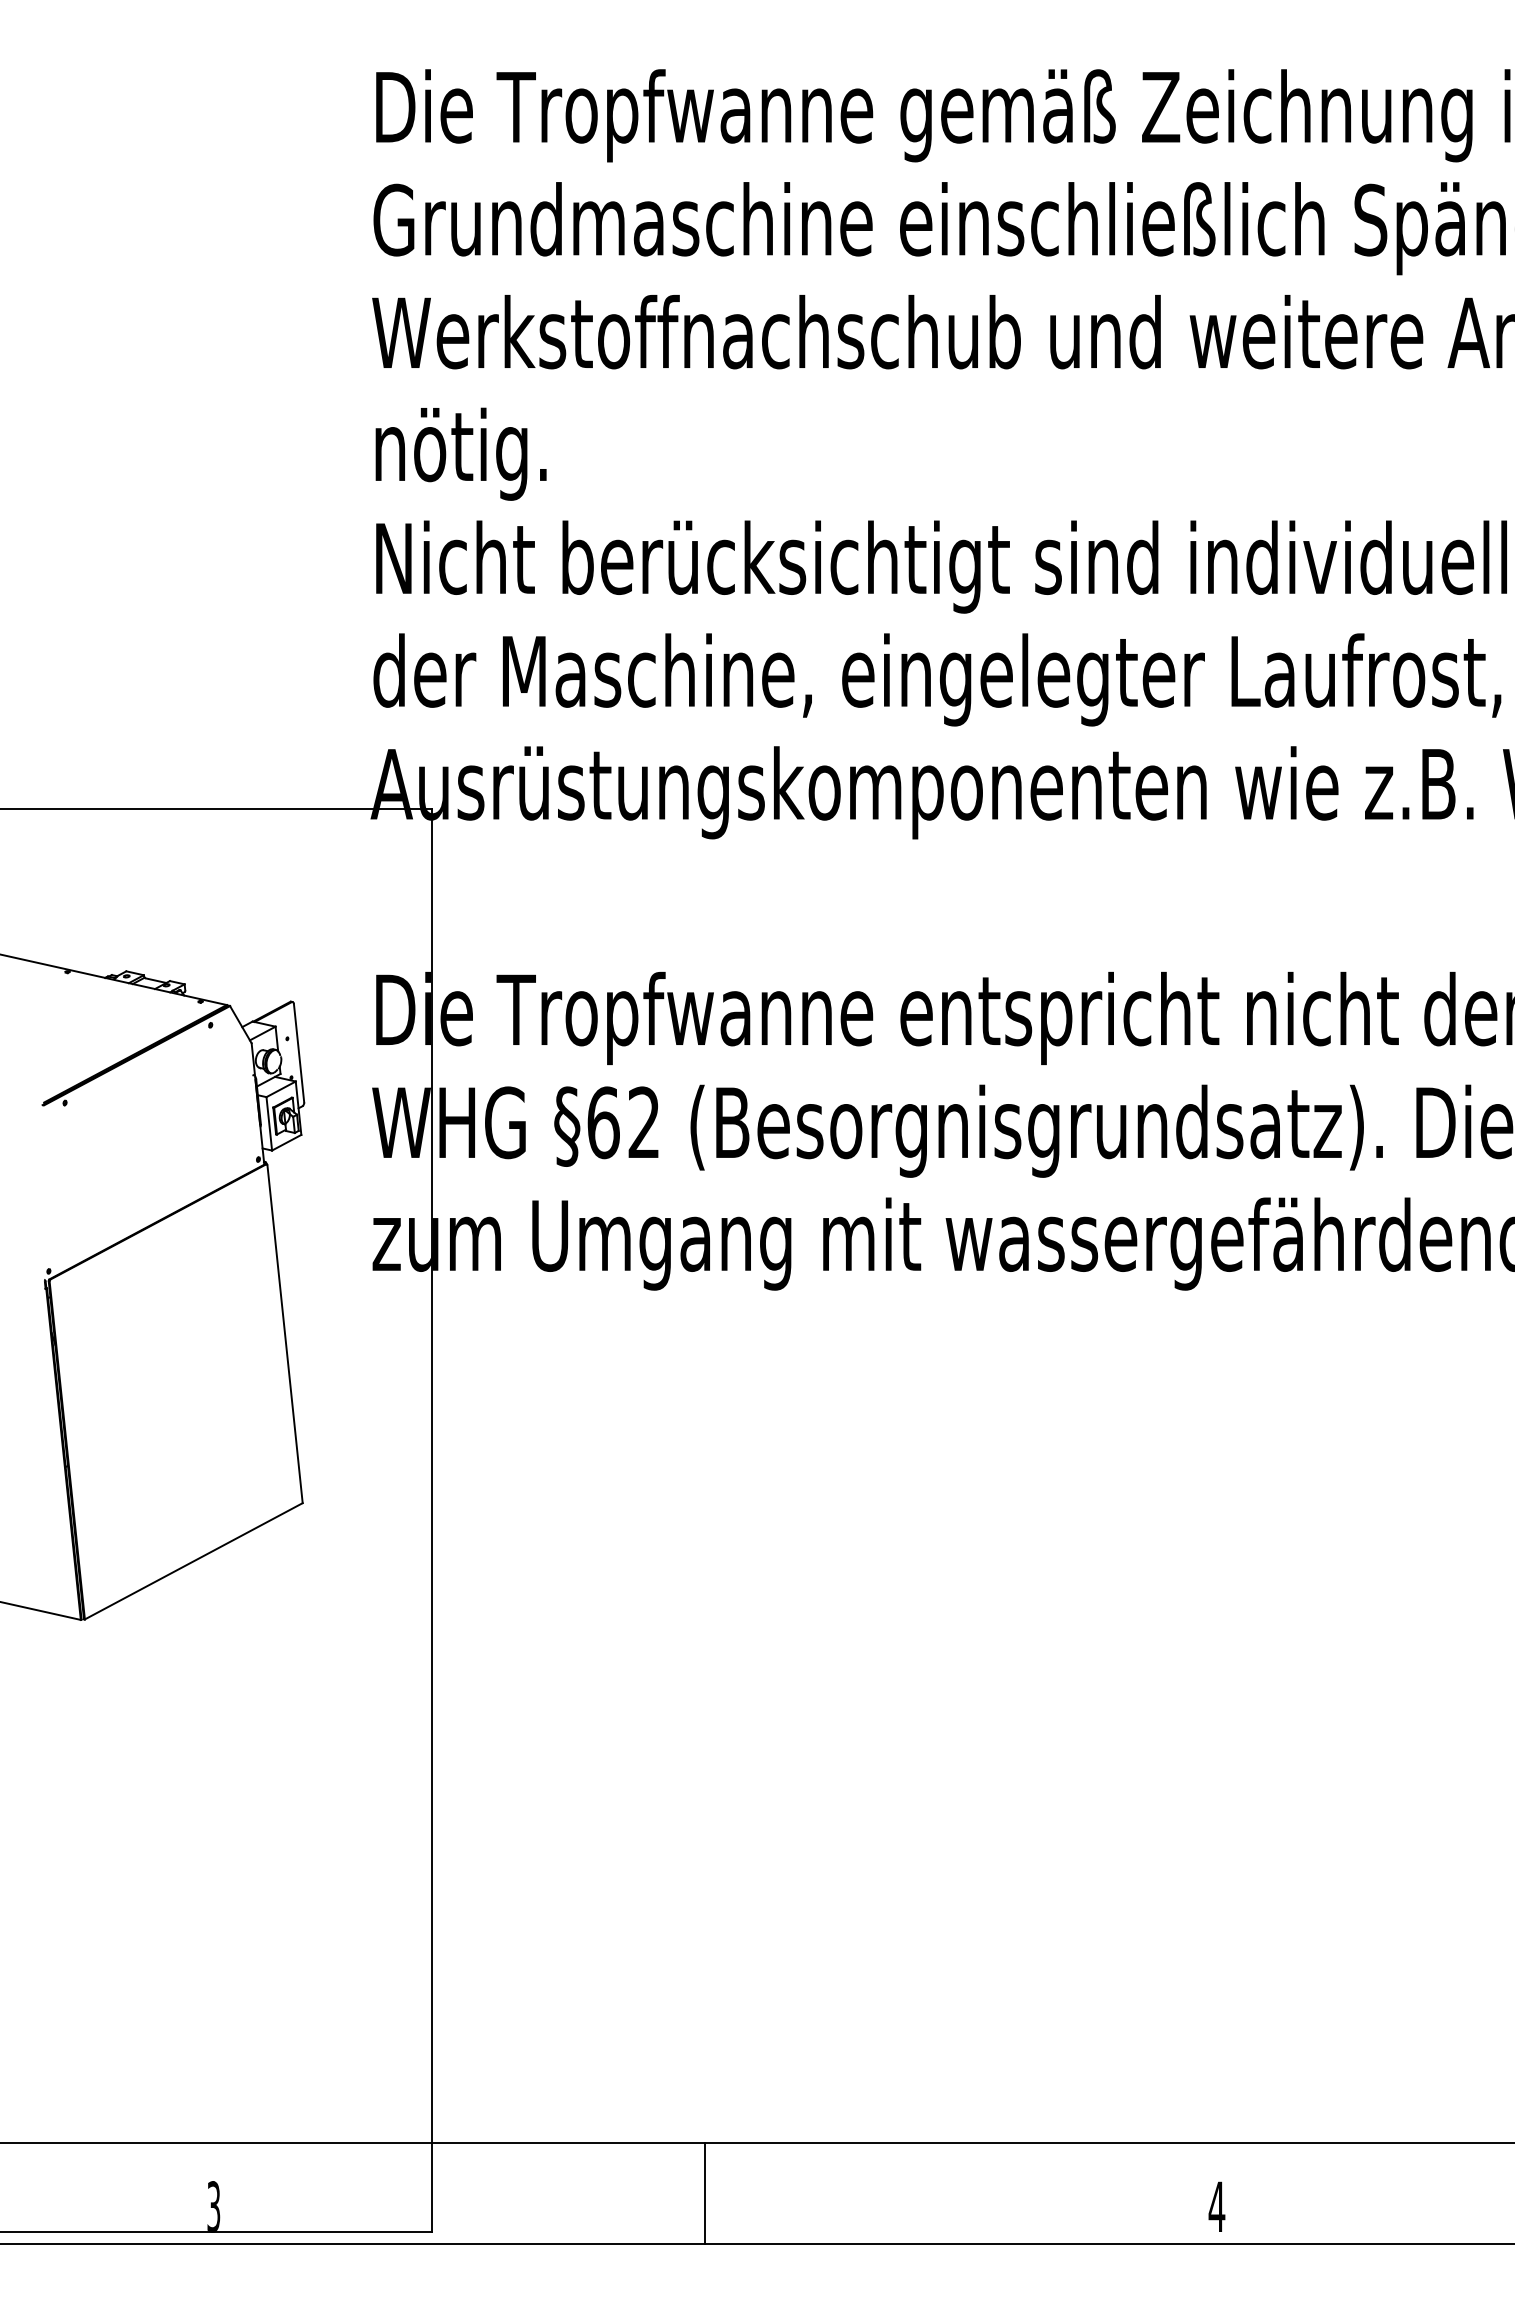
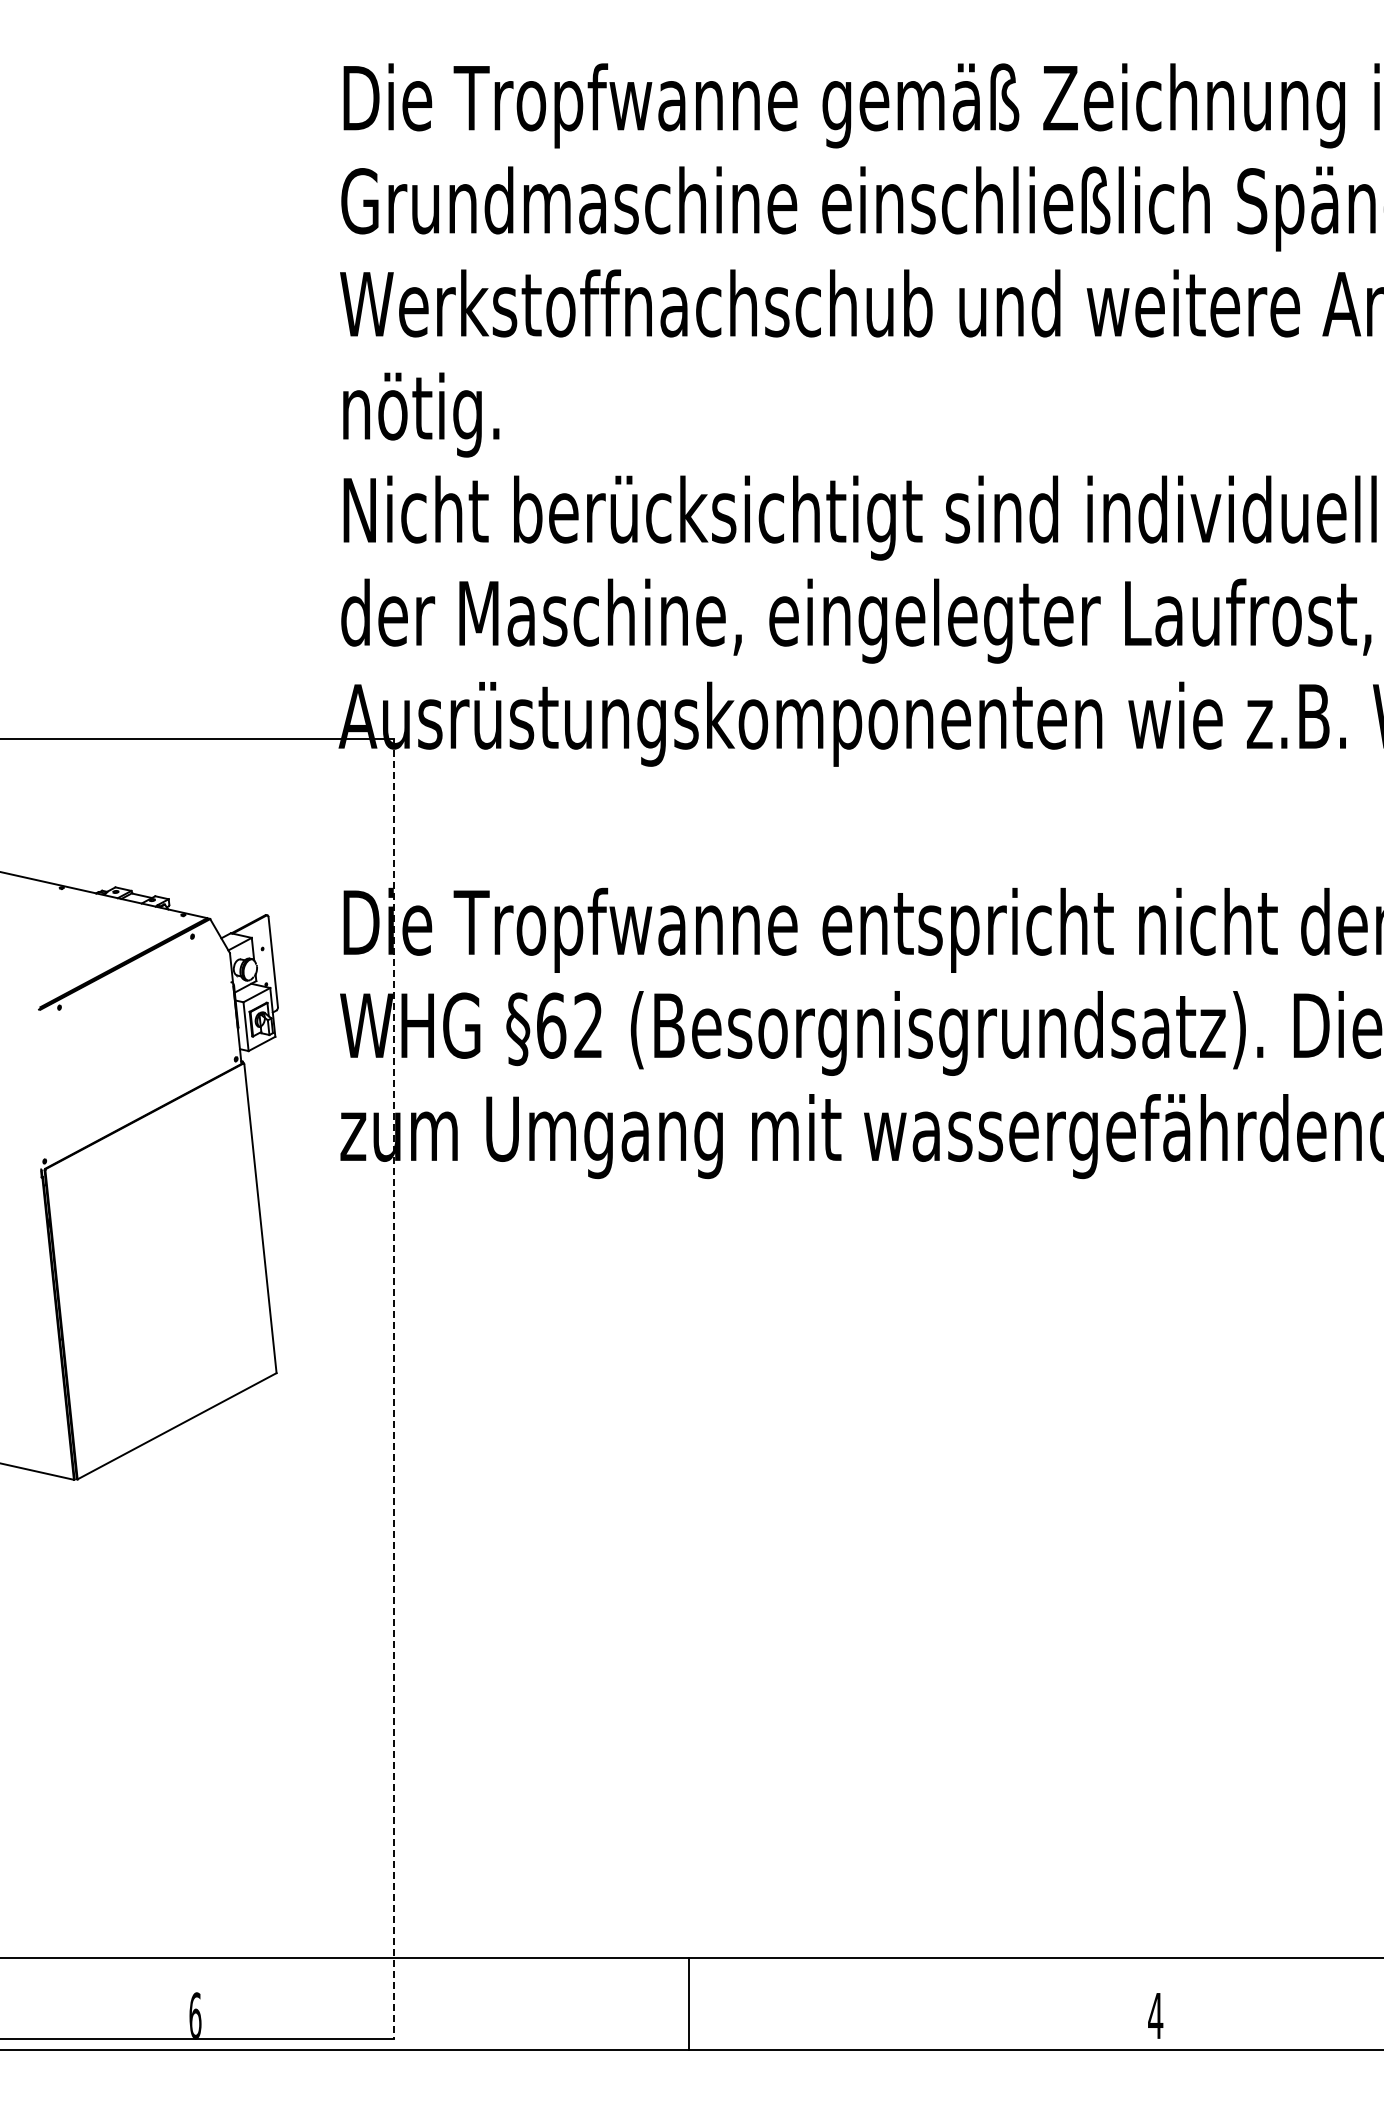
line: (431, 1521) -> (394, 1389), solid -> dashed
line: (705, 2193) -> (689, 2003), moved
text: (213, 2205) -> (195, 2014), 3 -> 6
text: (1216, 2206) -> (1155, 2015), moved

